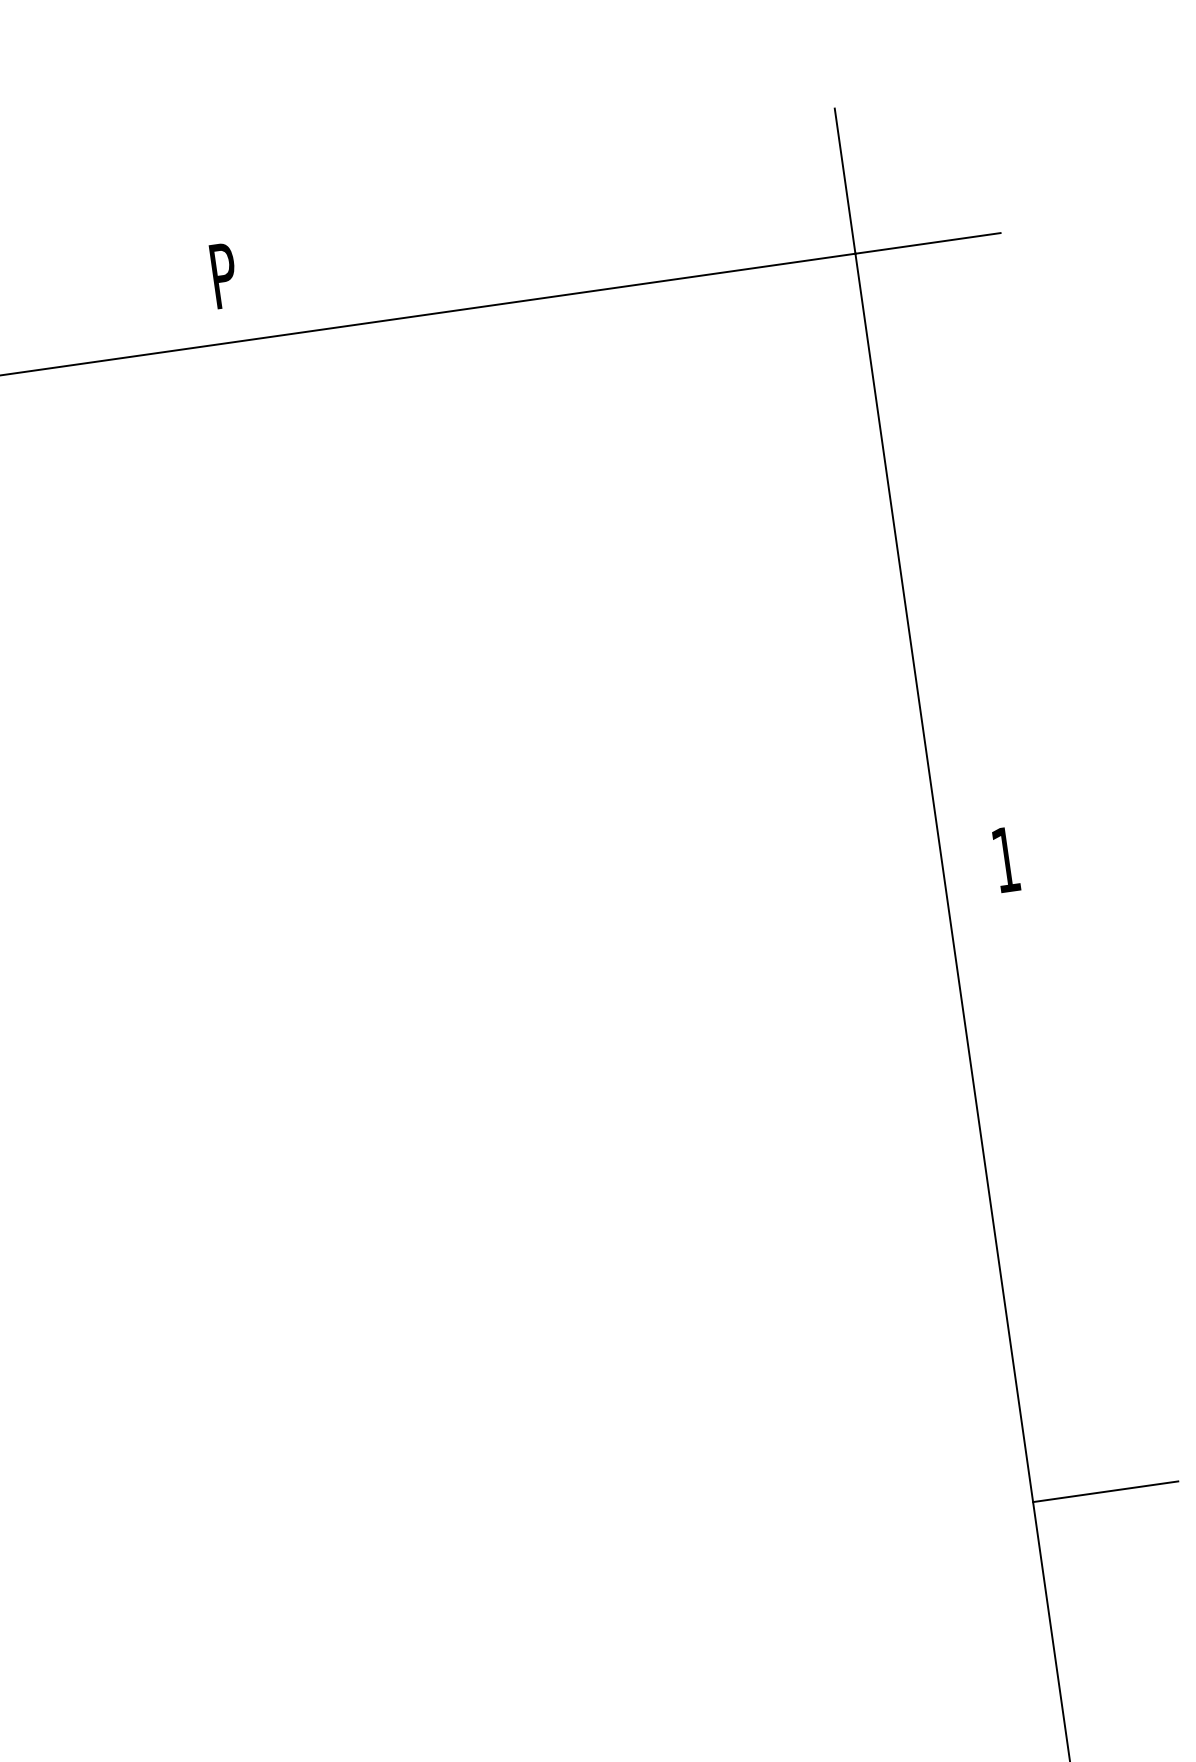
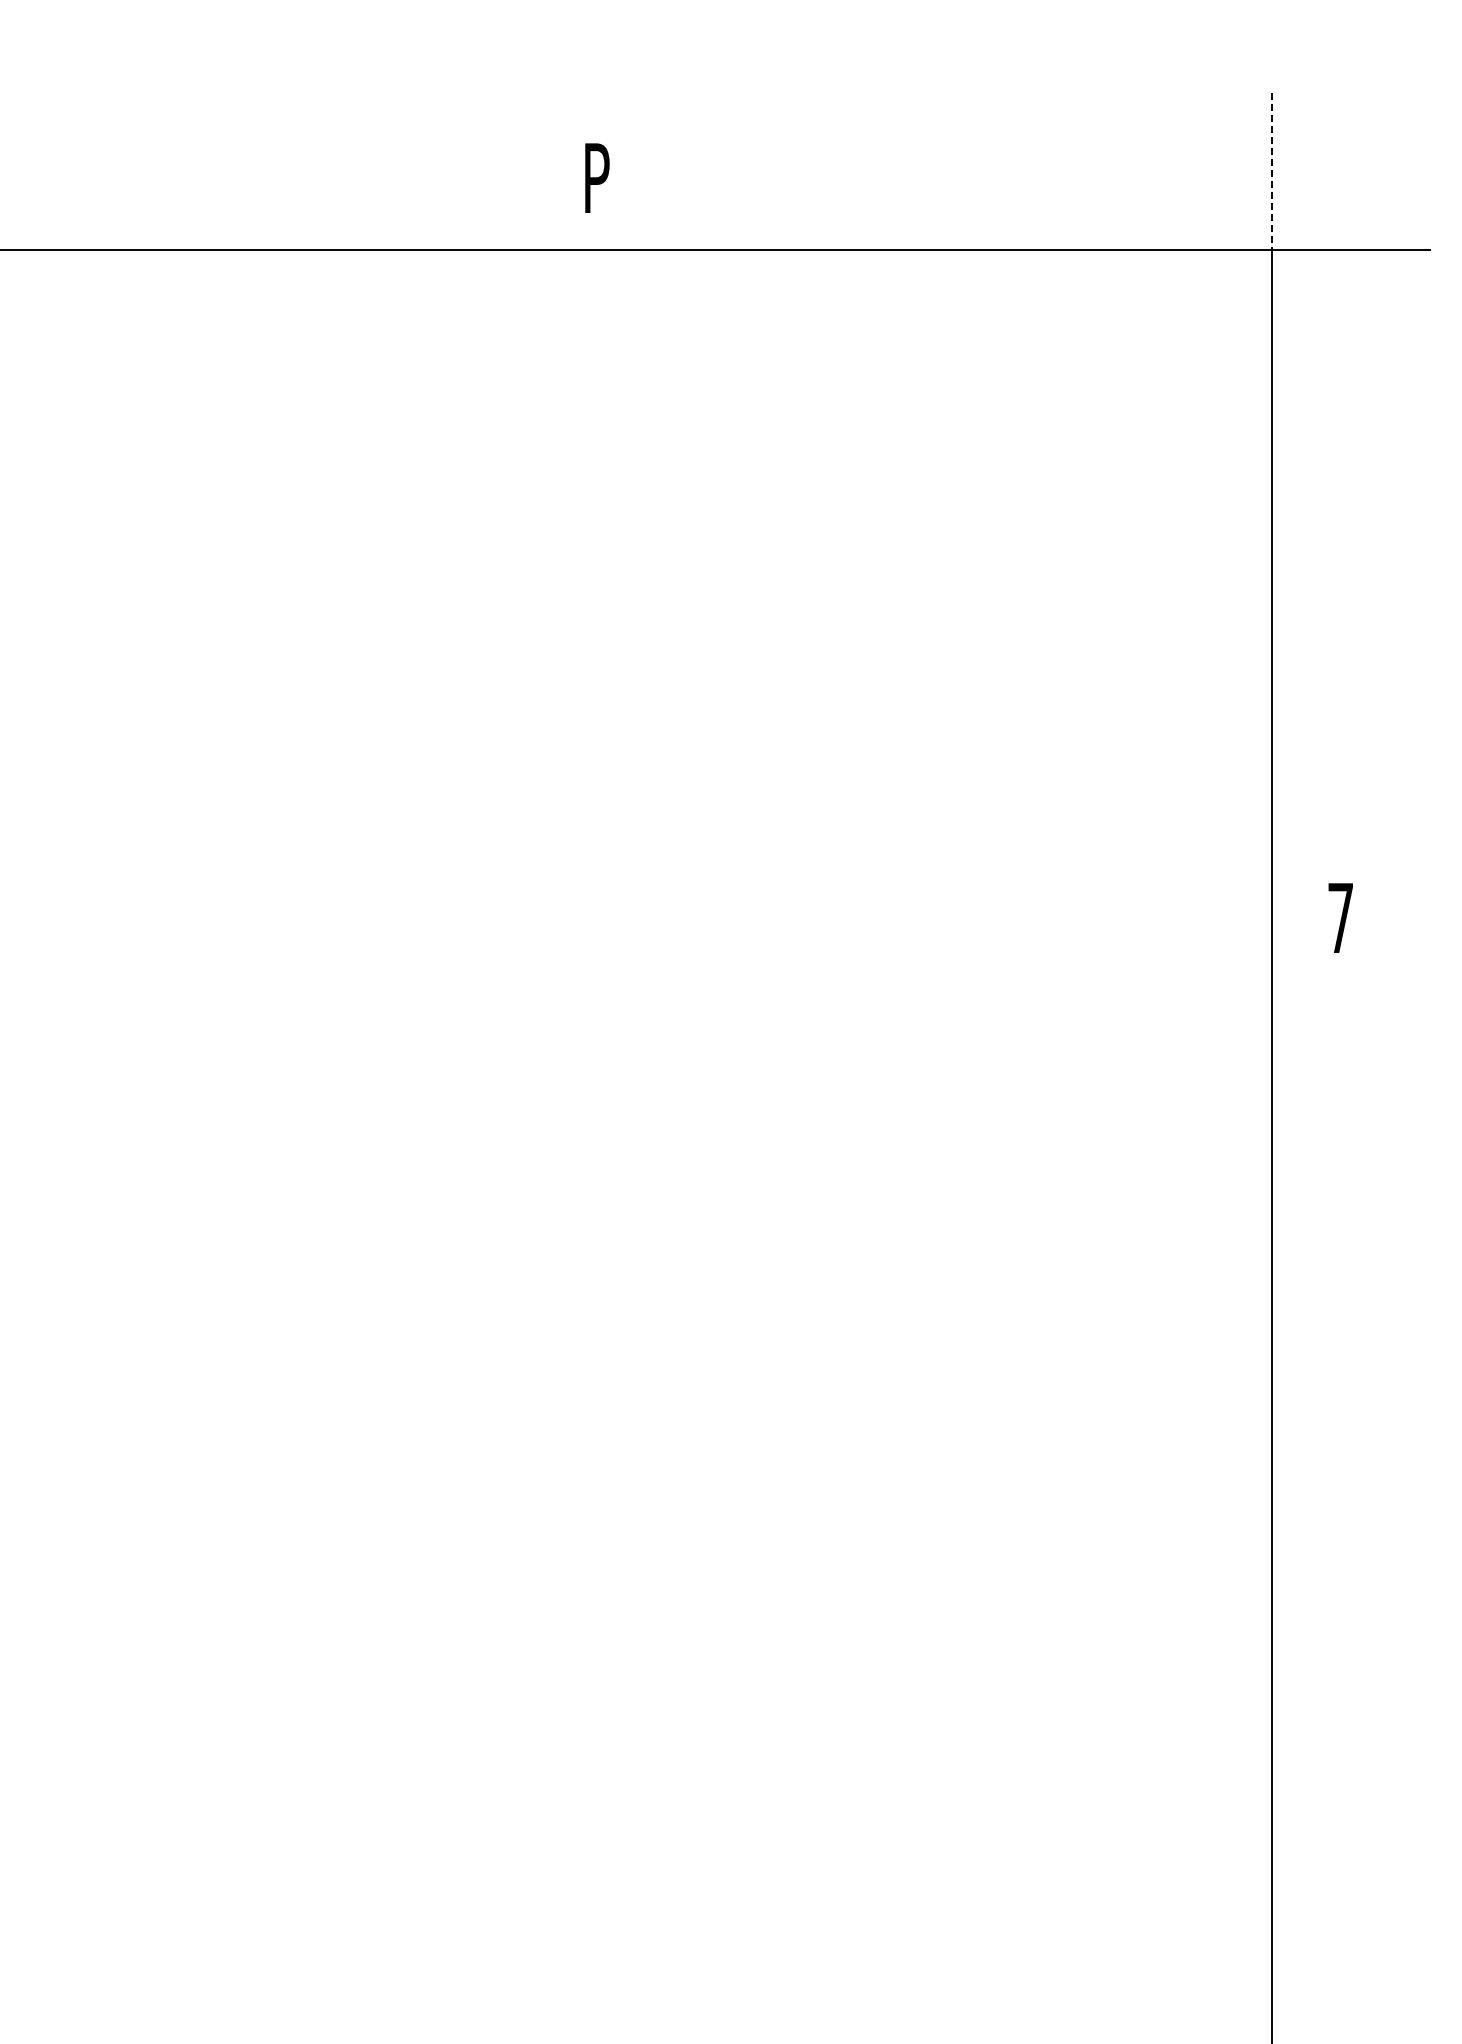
line: (845, 181) -> (1272, 171), solid -> dashed
text: (1005, 859) -> (1340, 917), 1 -> 7
line: (1105, 1491) -> (1350, 1605), removed

